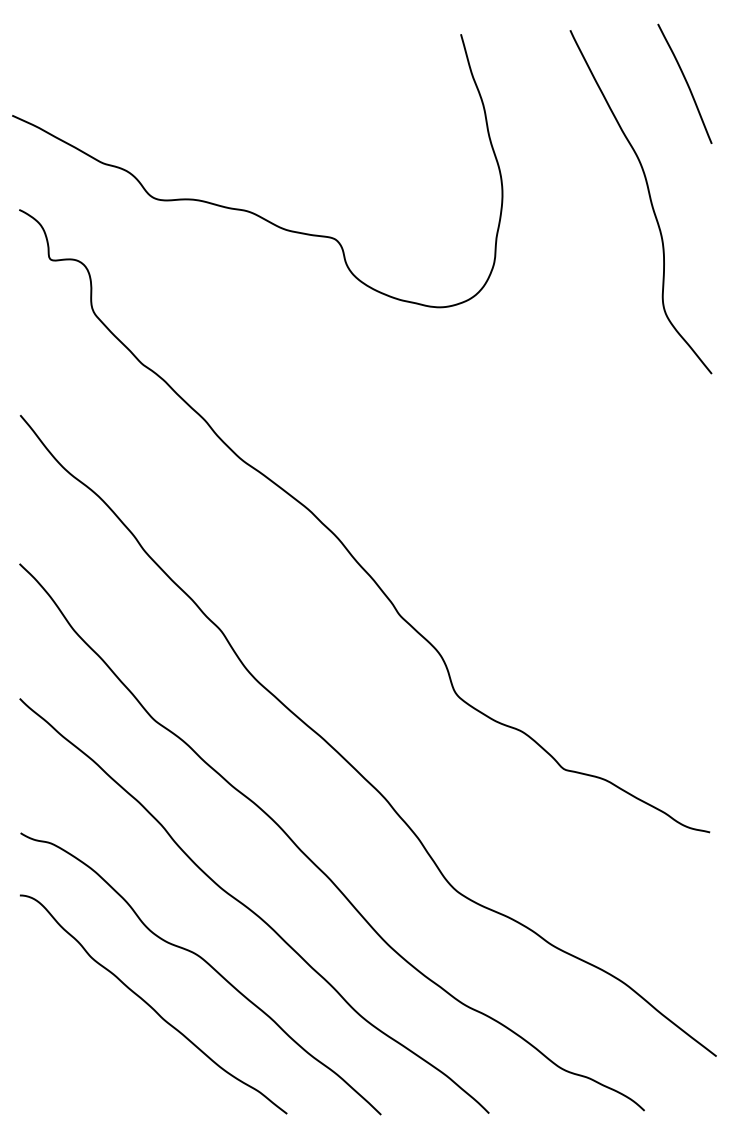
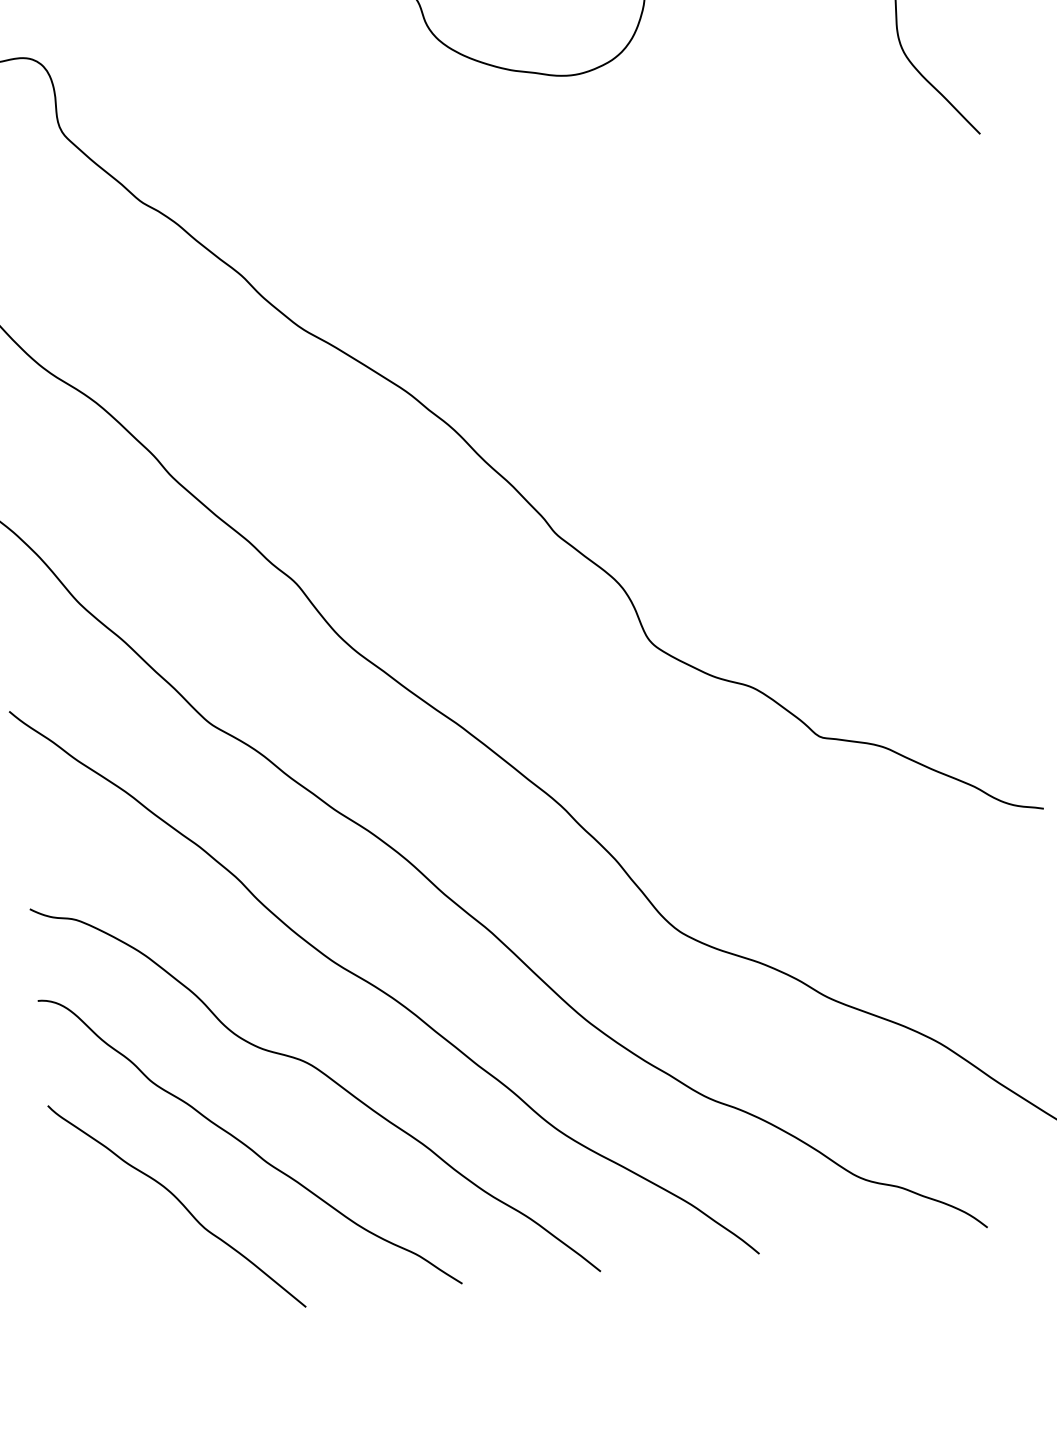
curve: (101, 1040) -> (178, 1202), added

